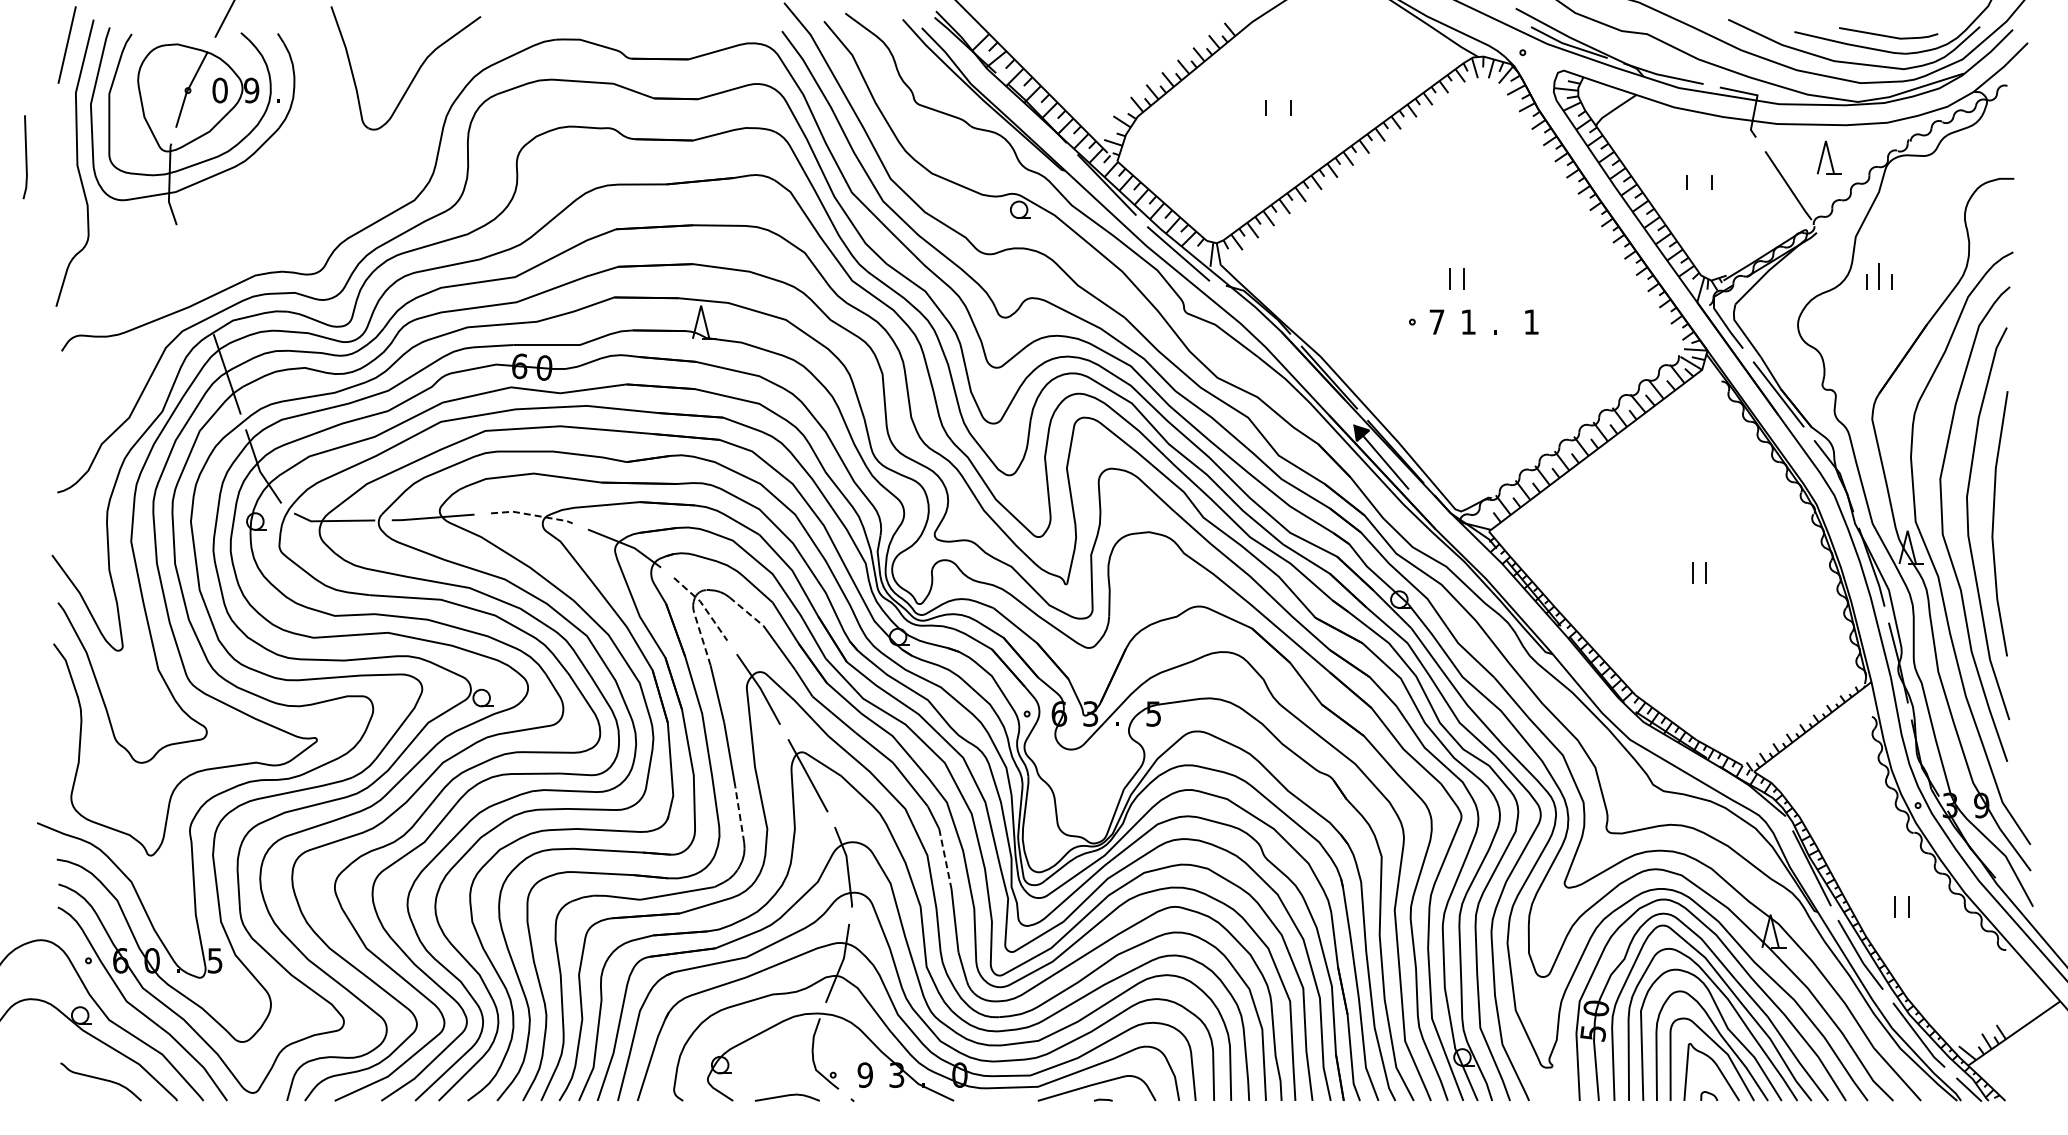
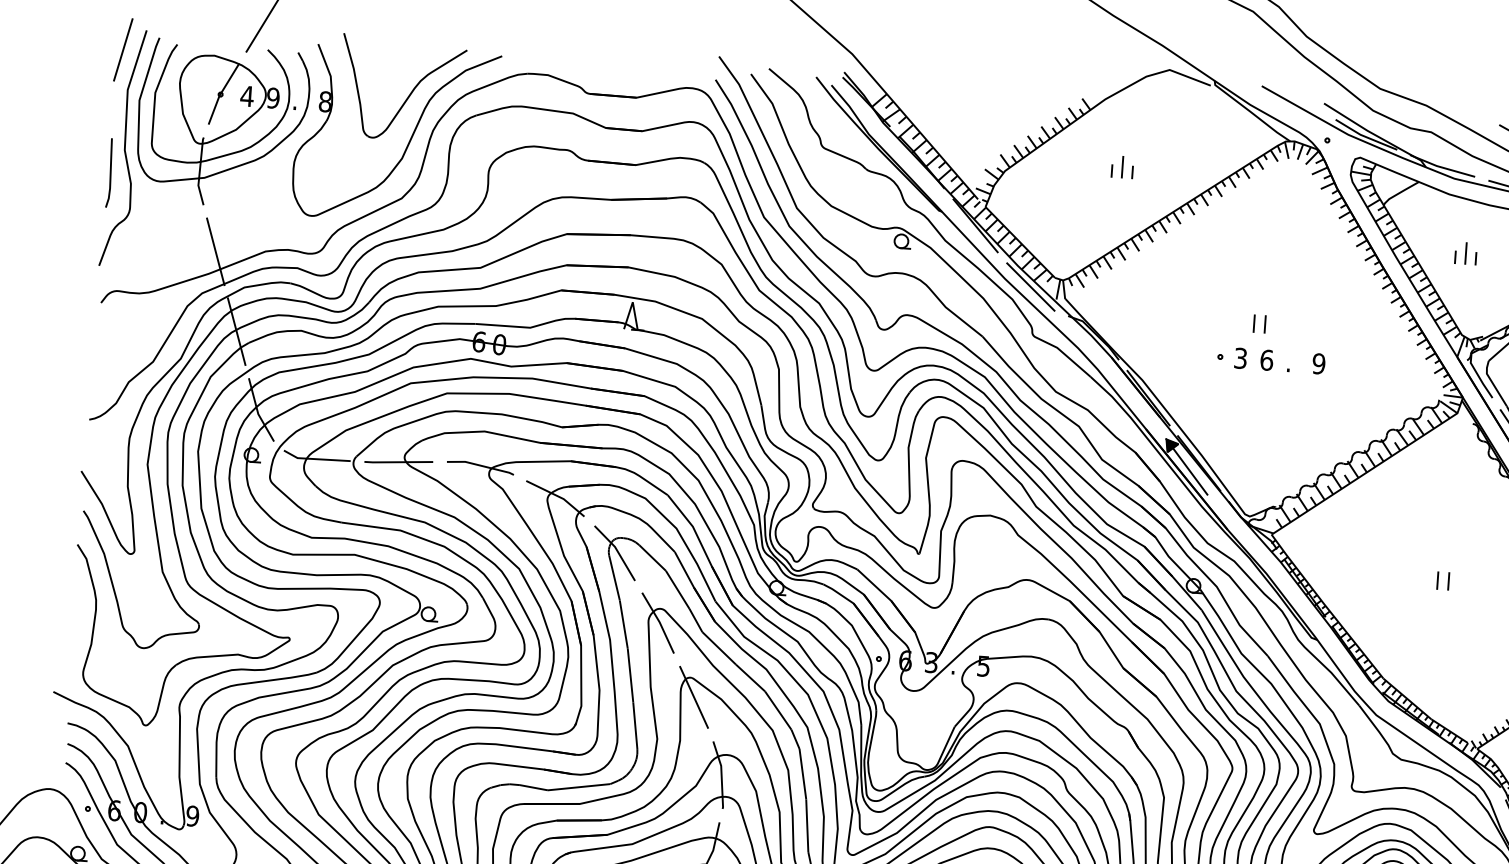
text: (220, 90) -> (247, 96), 0 -> 4
line: (1278, 101) -> (1122, 166), added
part: (418, 130) -> (409, 140), added
line: (25, 157) -> (109, 173), moved
line: (1699, 176) -> (1466, 253), added
line: (195, 279) -> (215, 251), added
text: (1436, 321) -> (1240, 357), 7 -> 3
text: (1468, 321) -> (1266, 359), 1 -> 6
text: (1531, 321) -> (1318, 363), 1 -> 9
line: (532, 515) -> (481, 466), dashed -> solid
line: (703, 606) -> (617, 551), dashed -> solid
line: (746, 611) -> (652, 557), dashed -> solid
line: (702, 639) -> (614, 578), dashed -> solid
line: (739, 814) -> (635, 725), dashed -> solid
line: (945, 858) -> (803, 773), dashed -> solid
text: (214, 960) -> (192, 815), 5 -> 9

